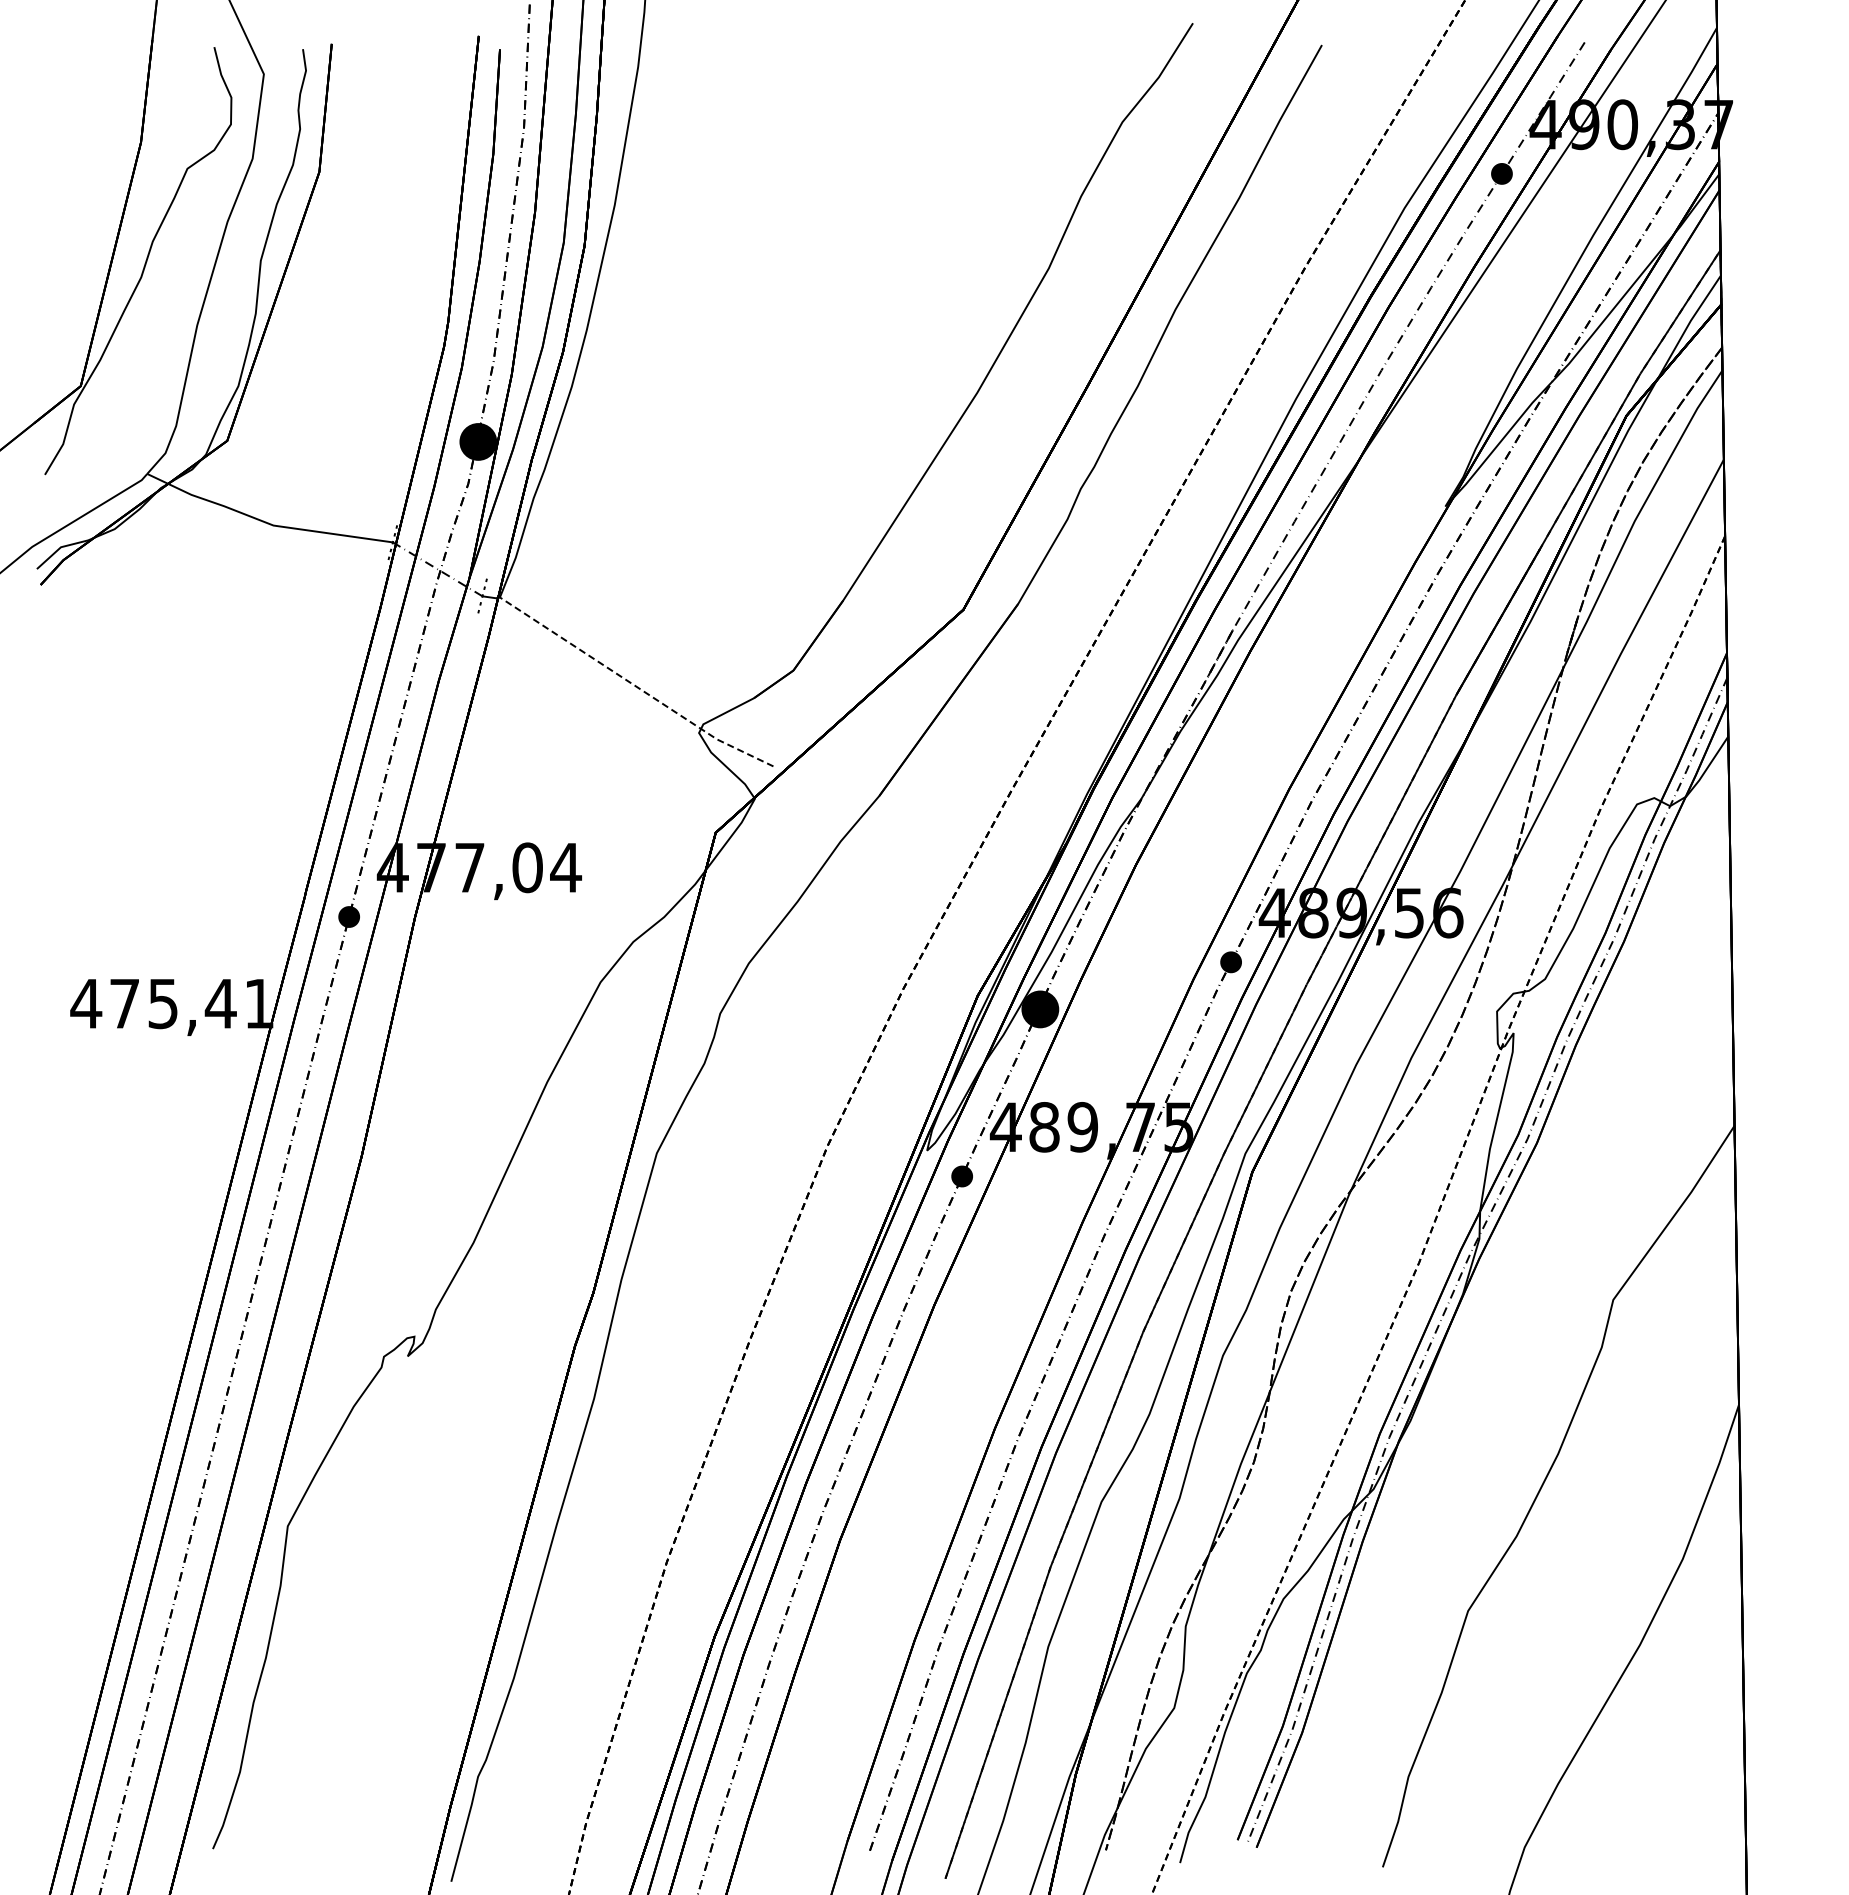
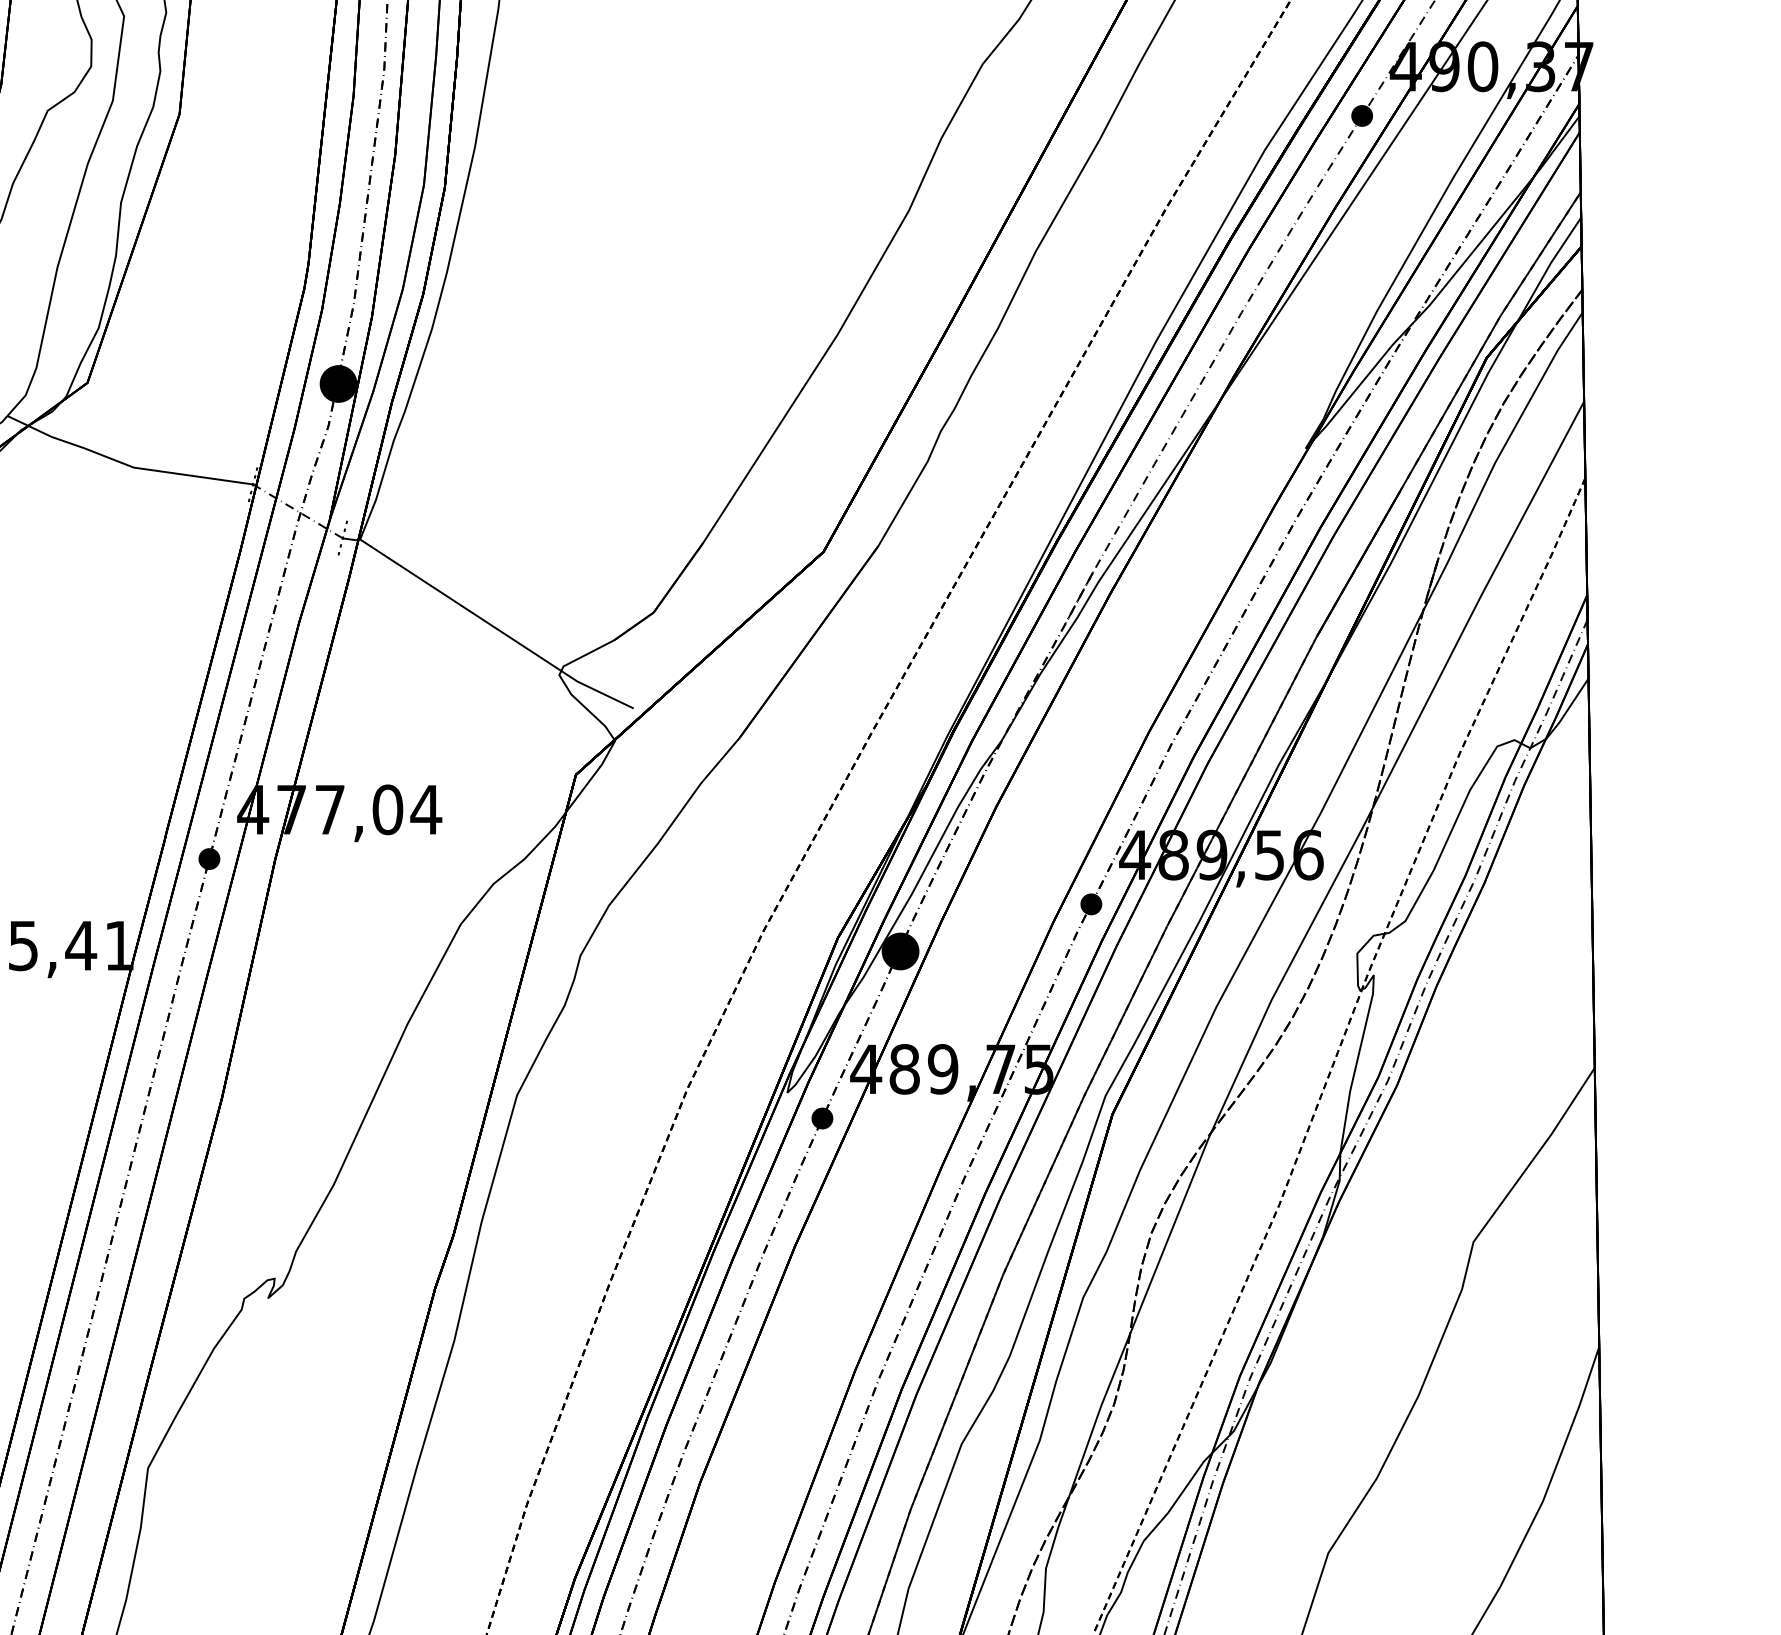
line: (635, 685) -> (495, 627), dashed -> solid

